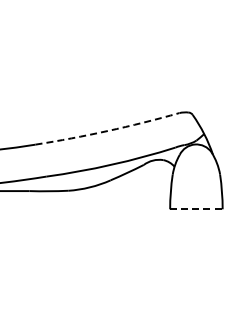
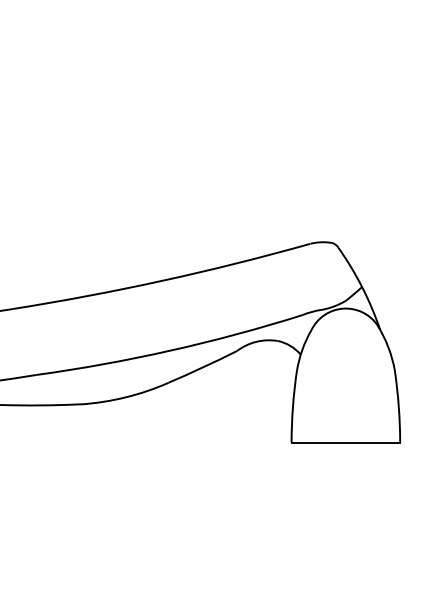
arc: (107, 131) -> (162, 281), dashed -> solid
line: (196, 209) -> (346, 443), dashed -> solid

